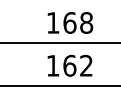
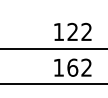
text: (77, 22) -> (79, 31), 168 -> 122

